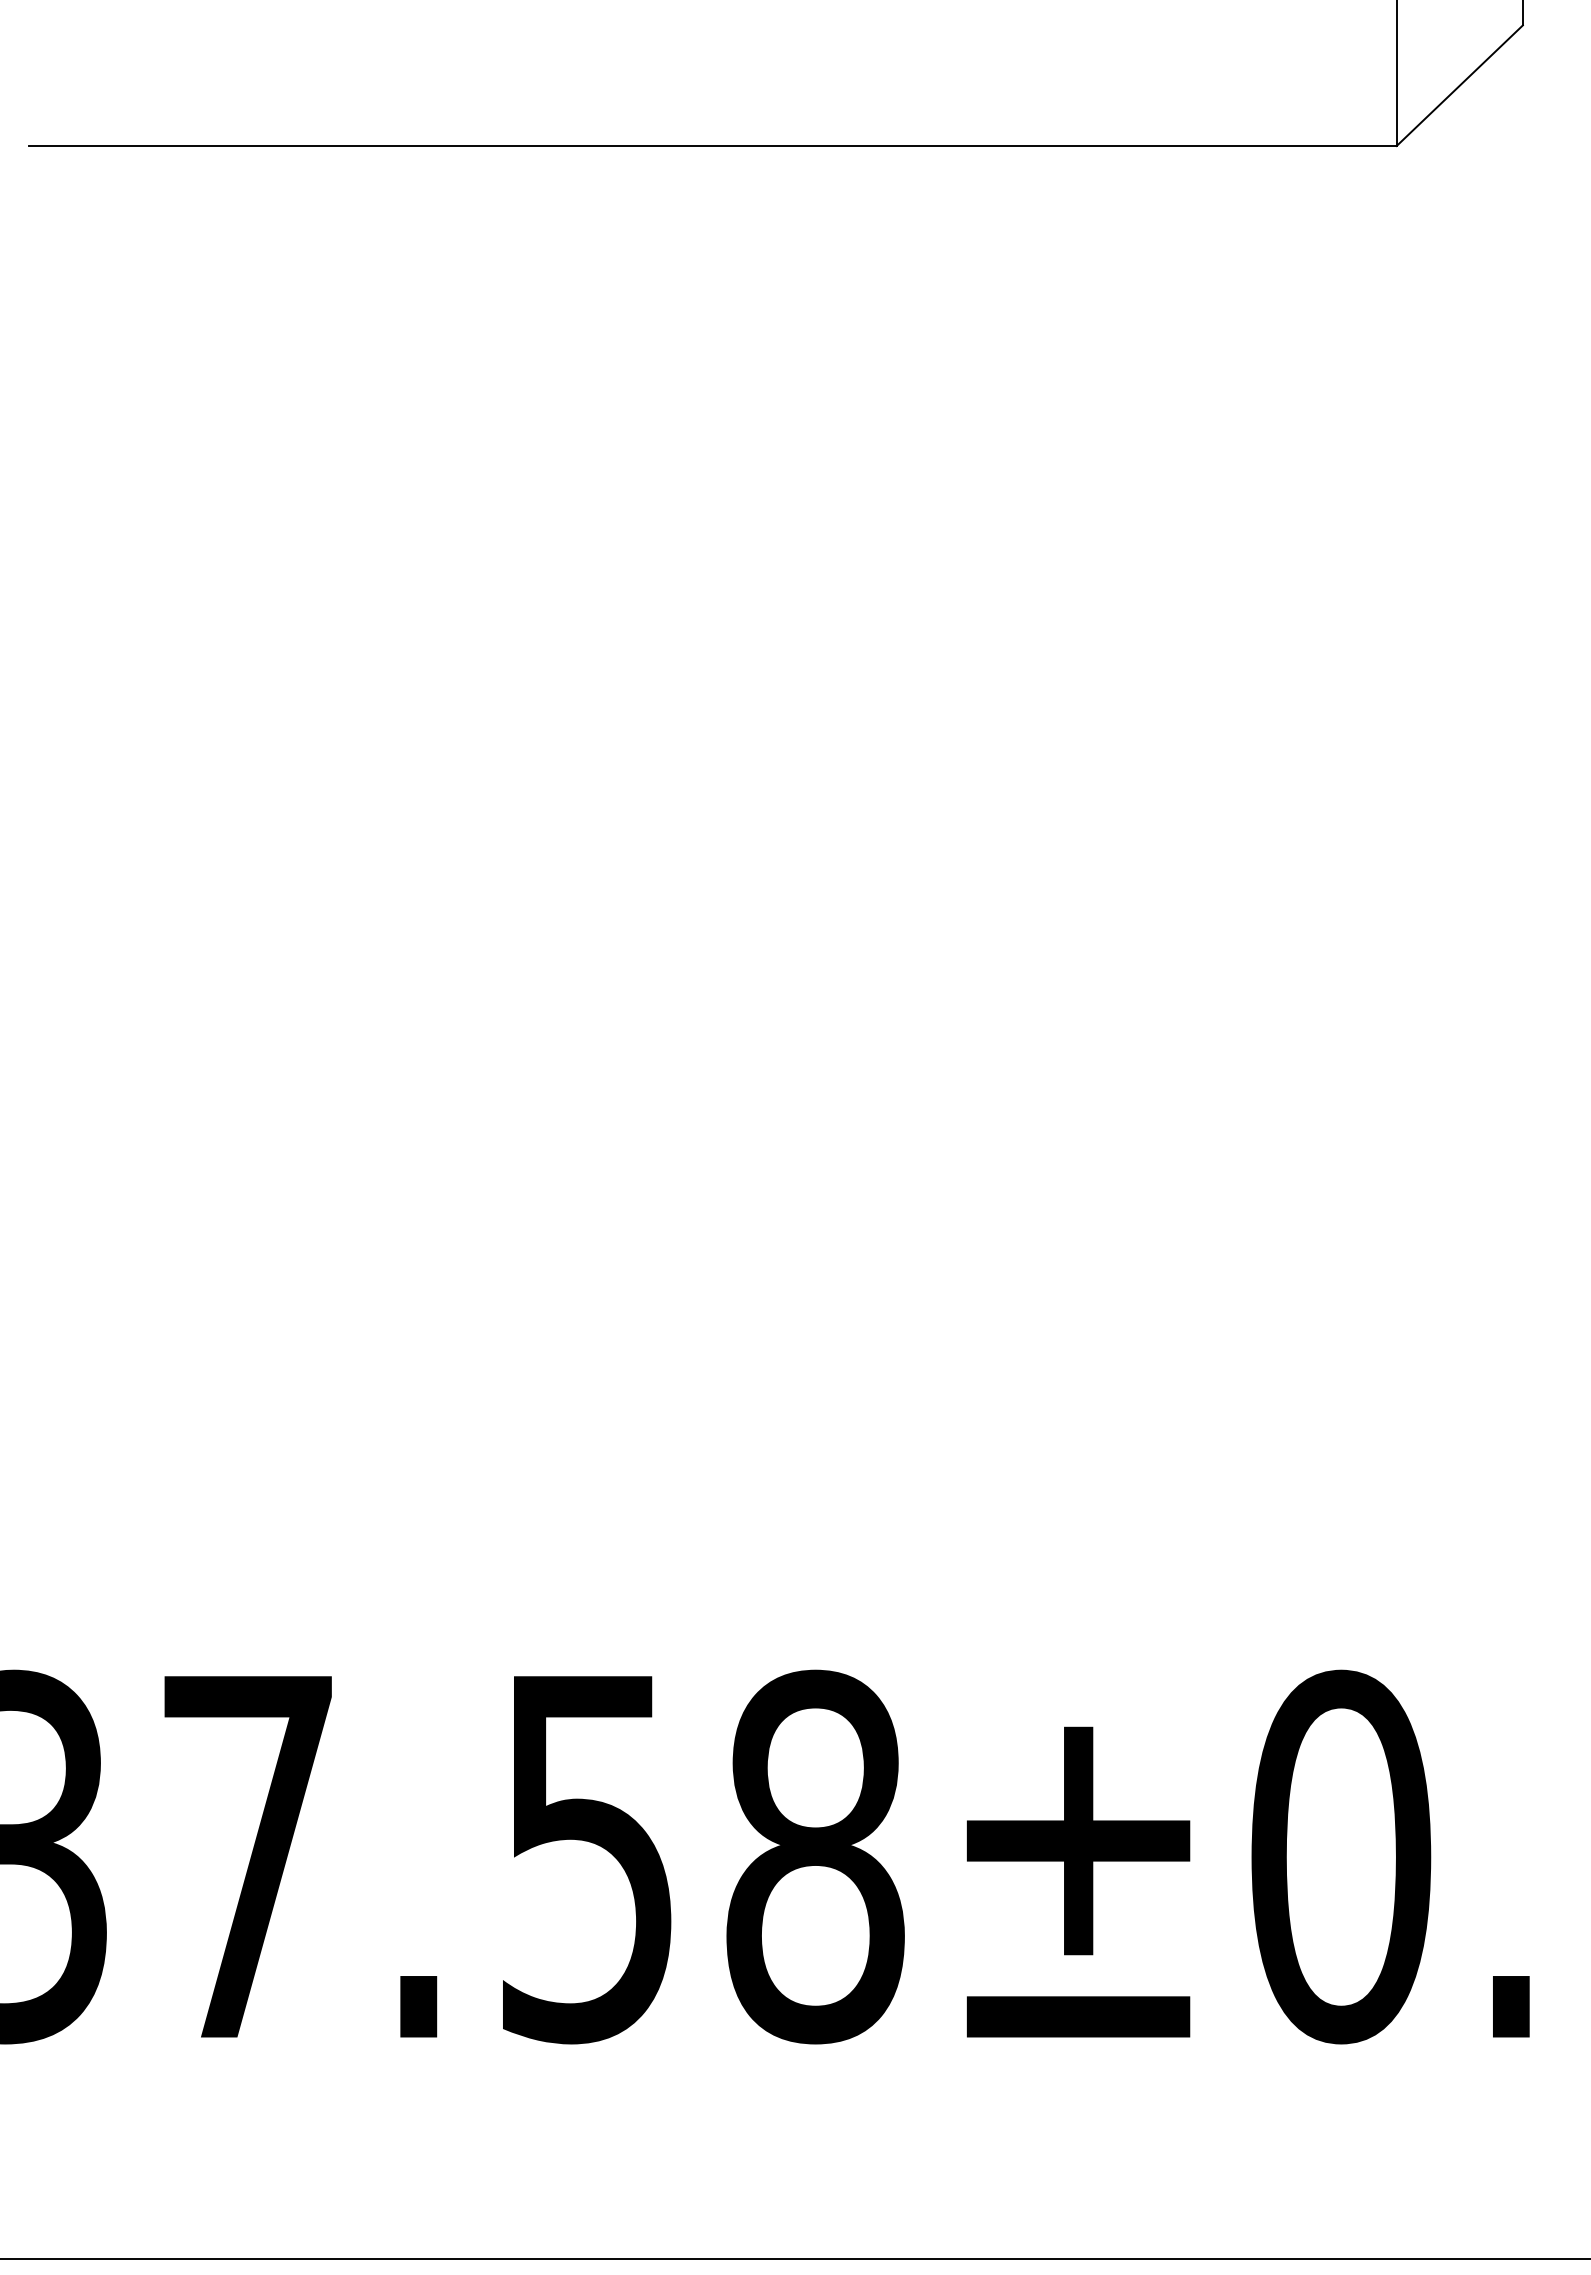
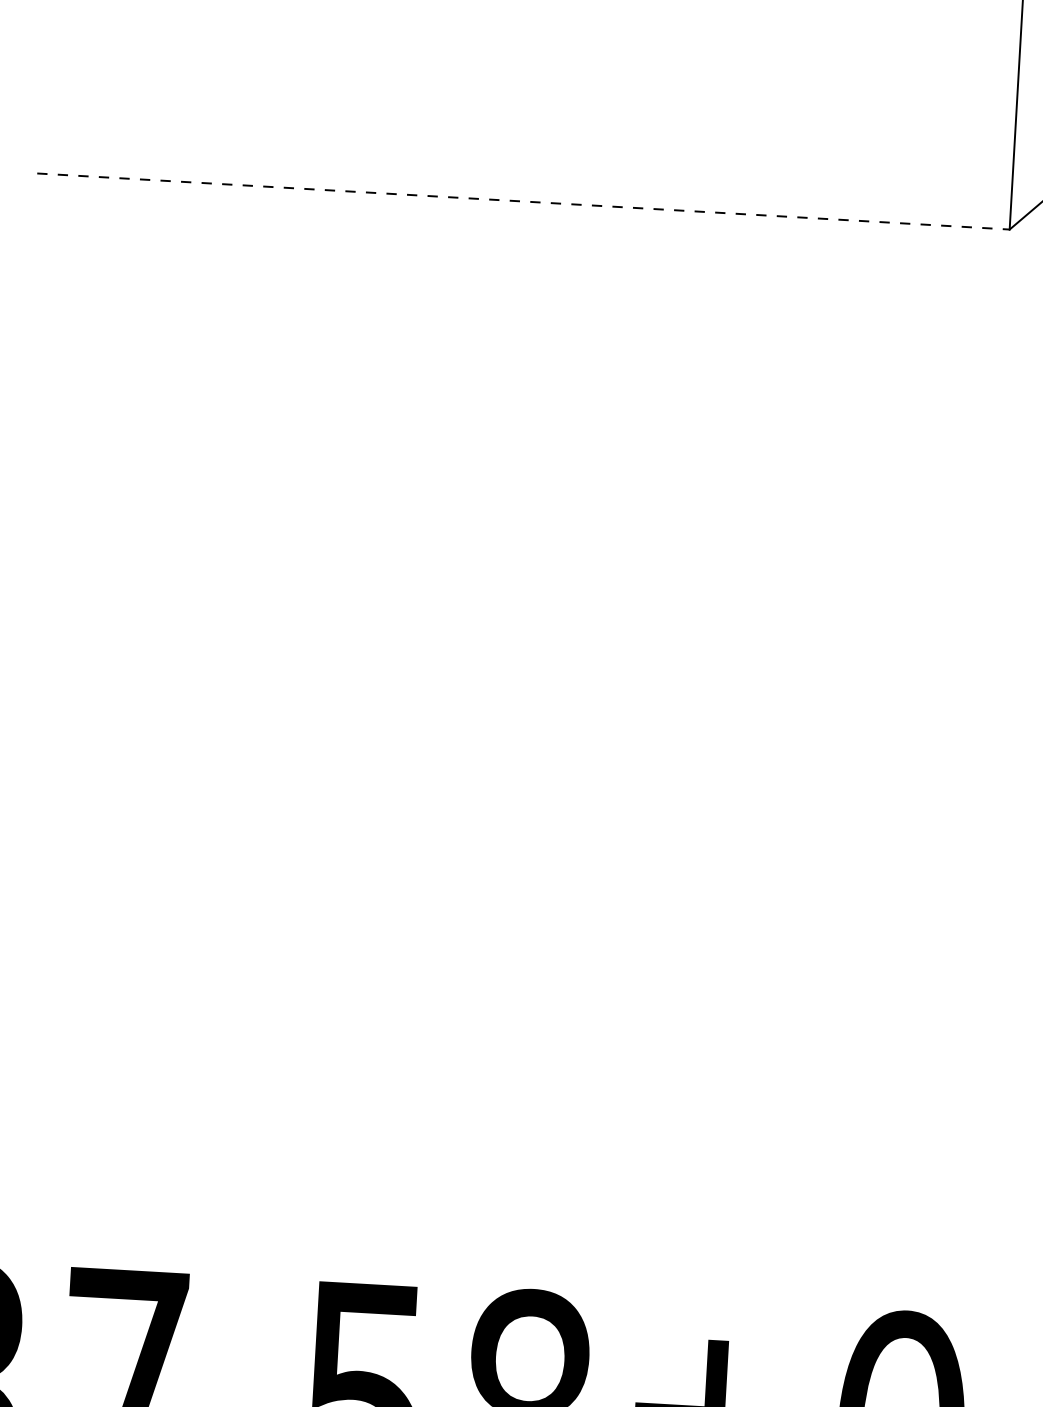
line: (712, 146) -> (523, 201), solid -> dashed

